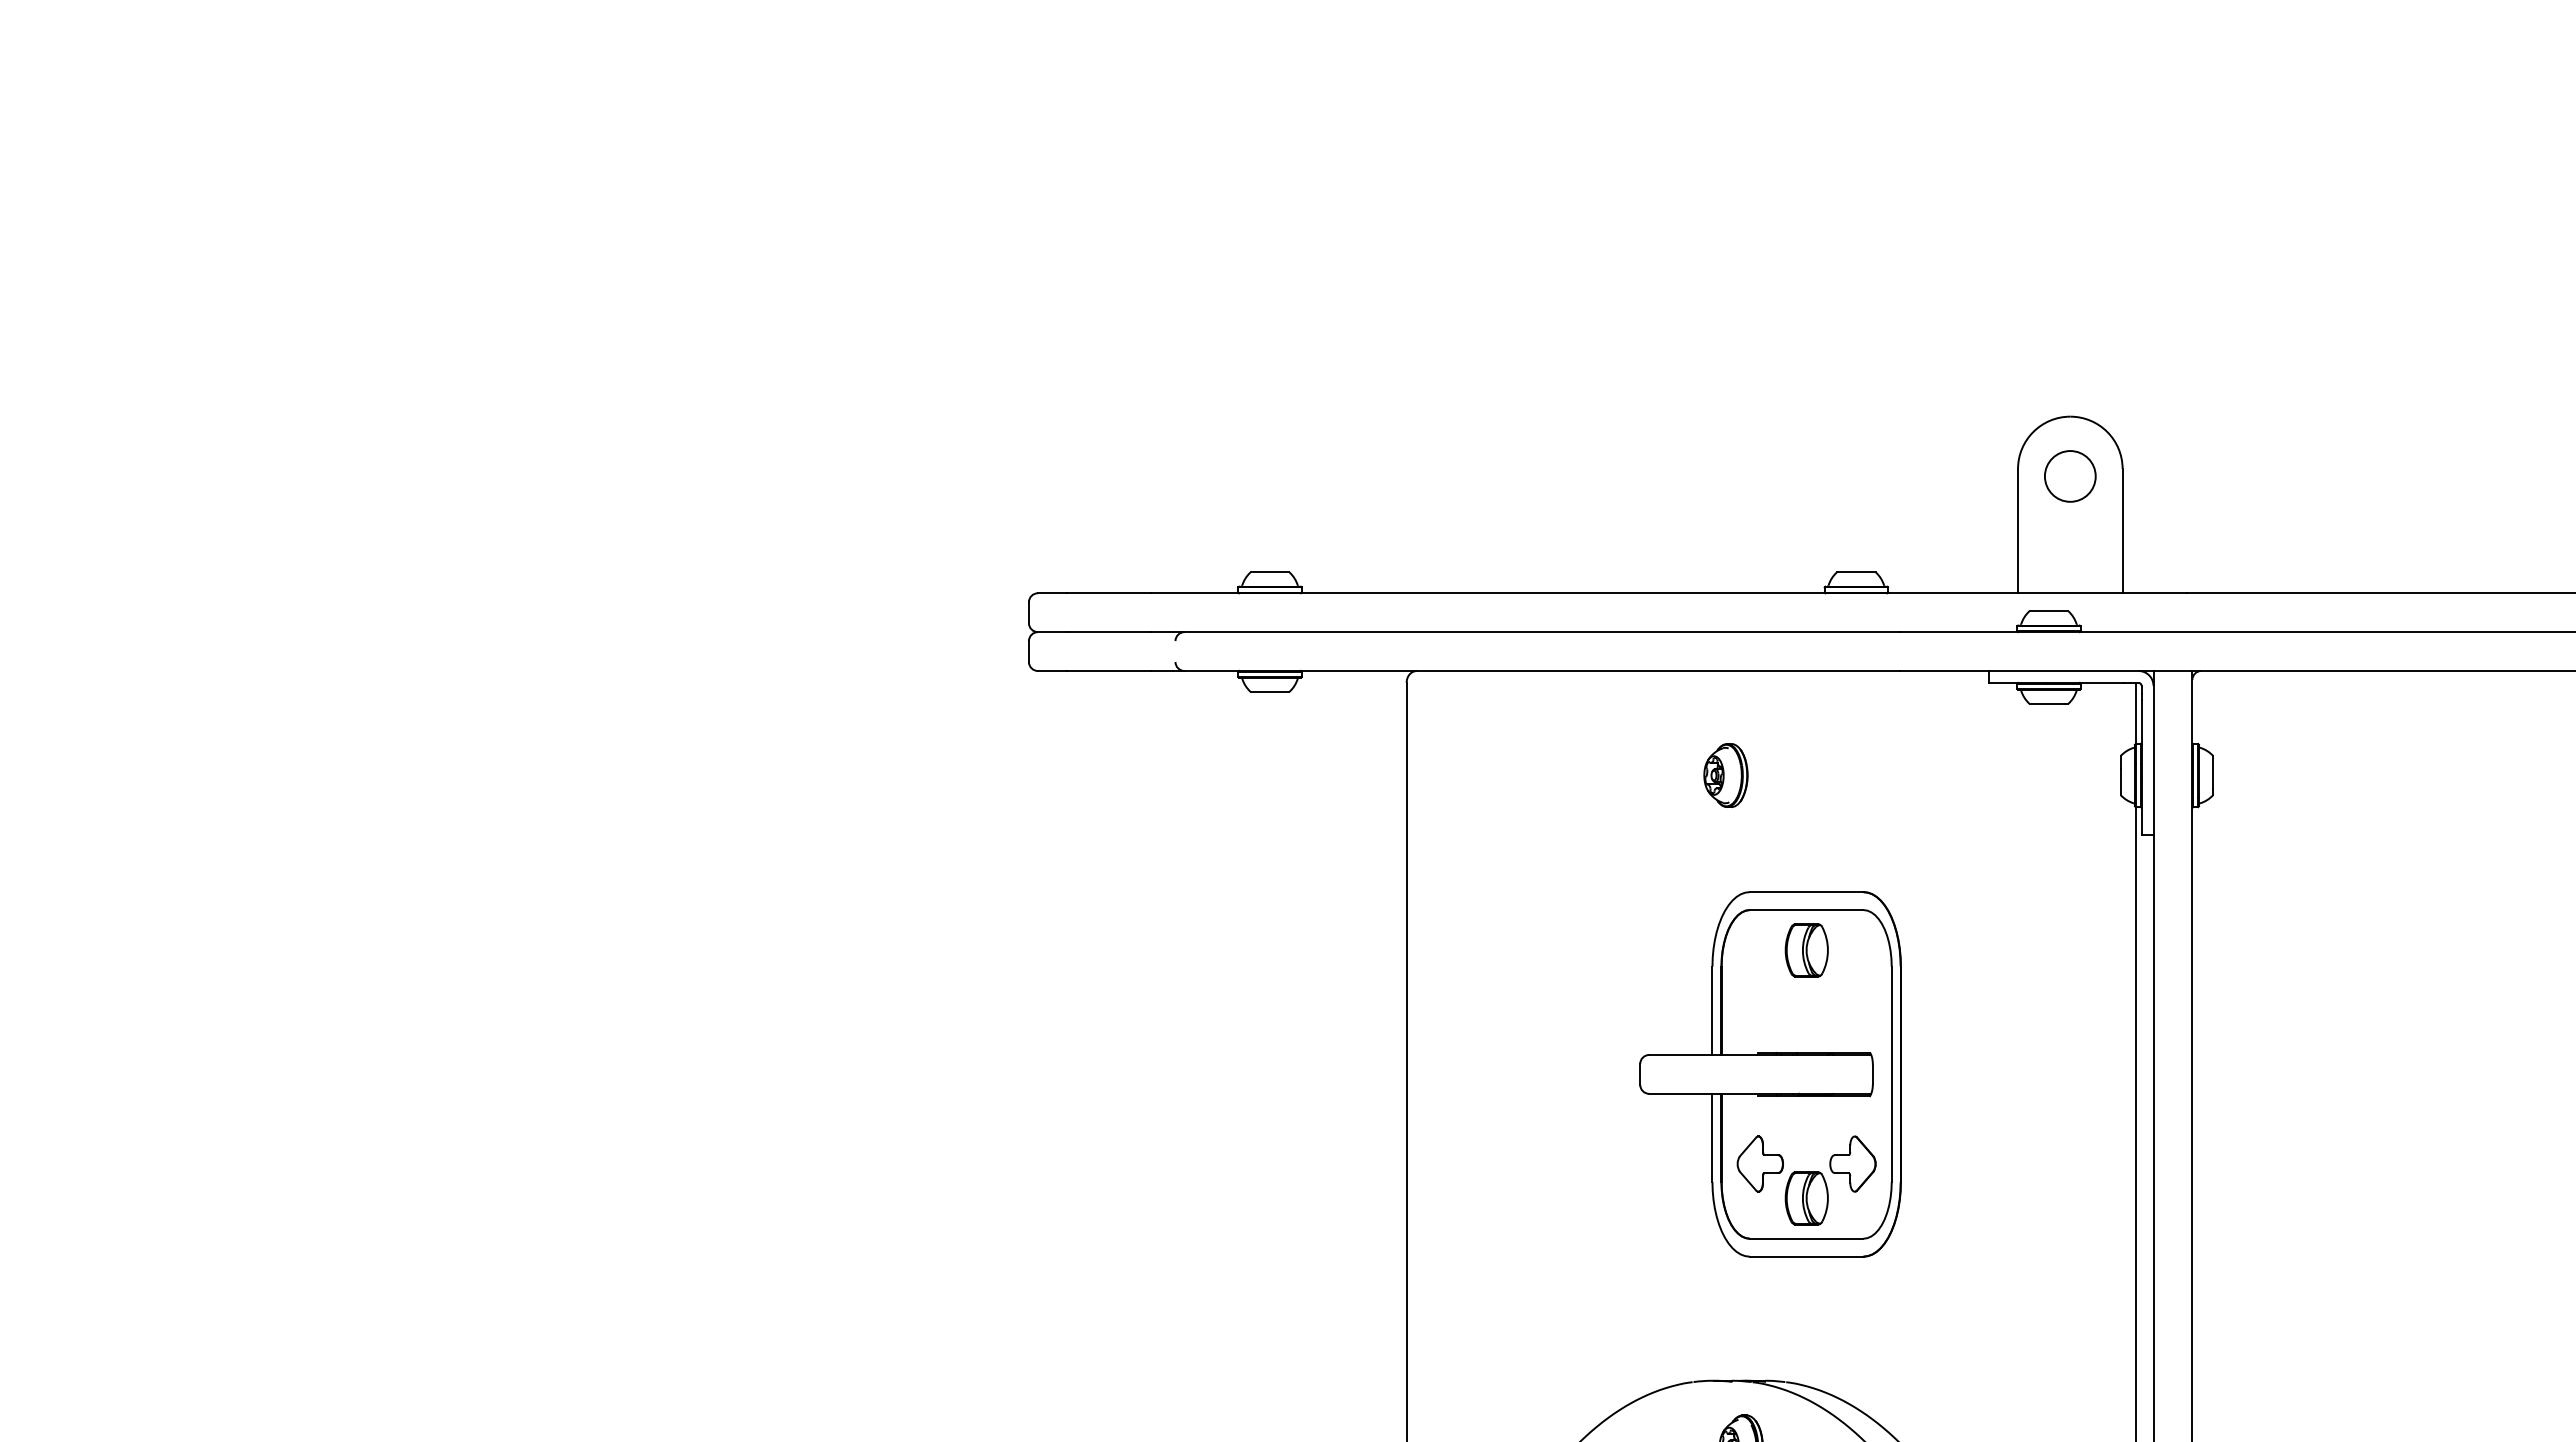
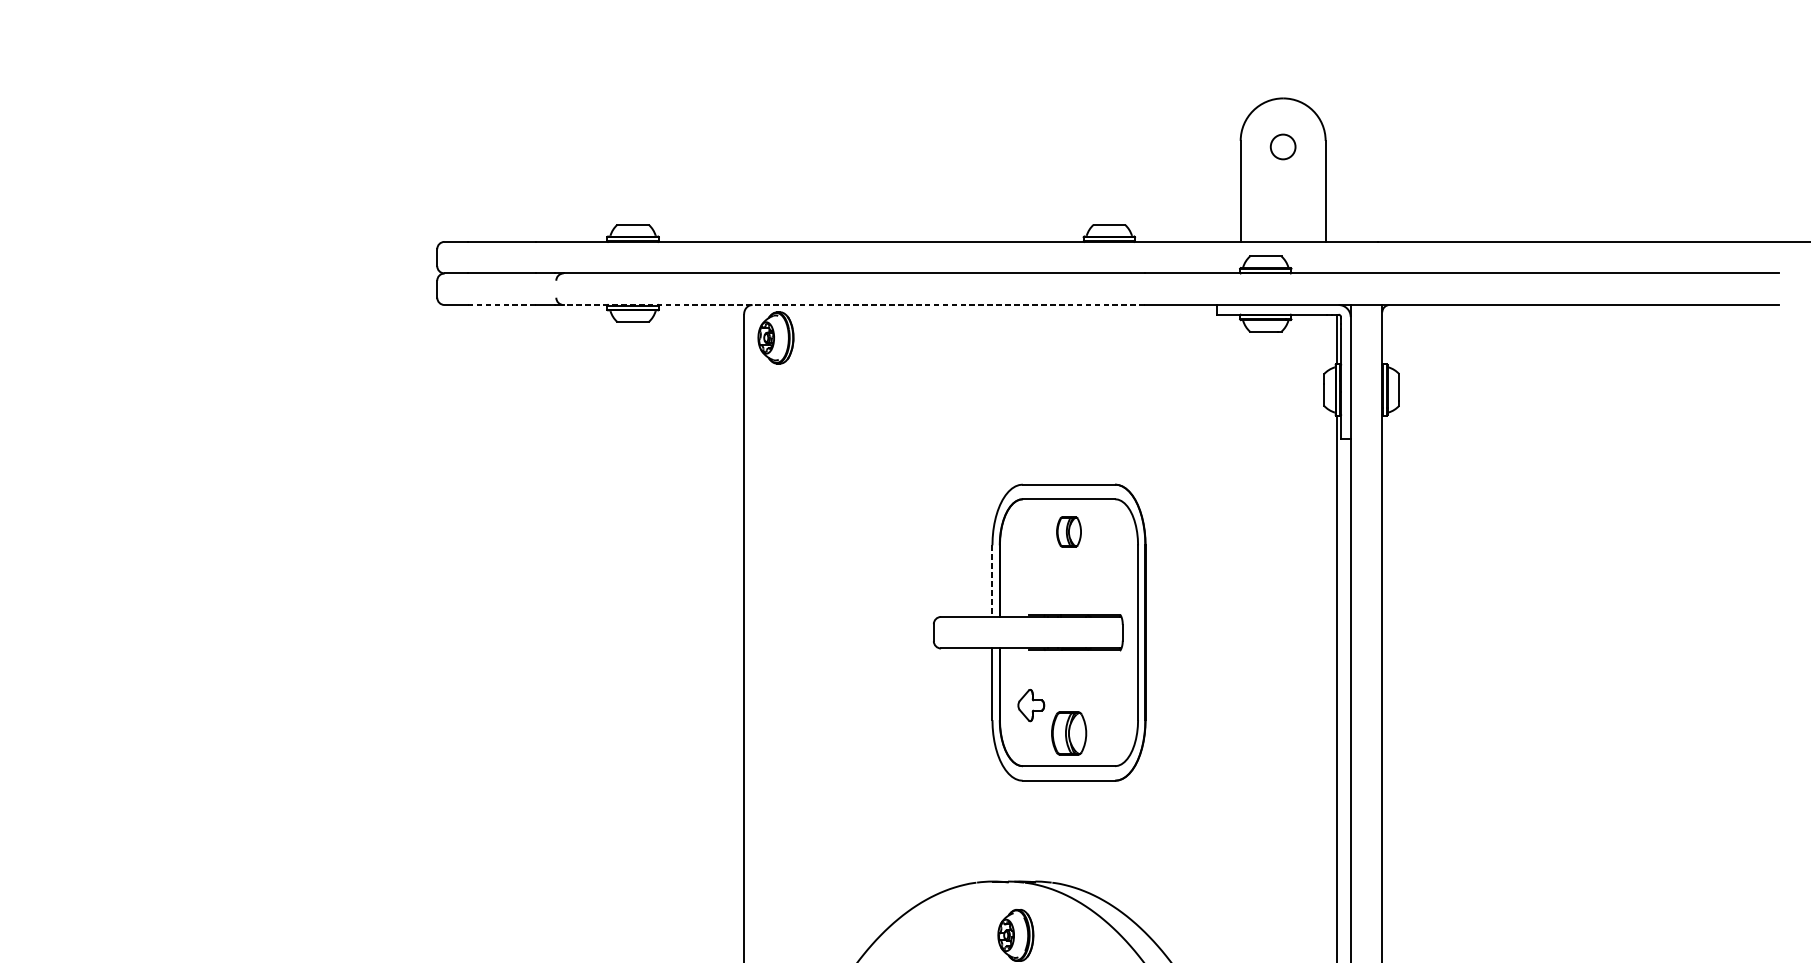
circle: (2069, 476) -> (1282, 147), size x0.6
line: (1108, 670) -> (501, 304), solid -> dashed
line: (1542, 670) -> (854, 304), solid -> dashed
part: (1725, 775) -> (775, 337), moved
part: (1806, 950) -> (1068, 532), size x0.7
line: (1712, 1011) -> (992, 581), solid -> dashed
part: (1759, 1163) -> (1030, 705), size x0.7
part: (1852, 1163) -> (1106, 705), removed

